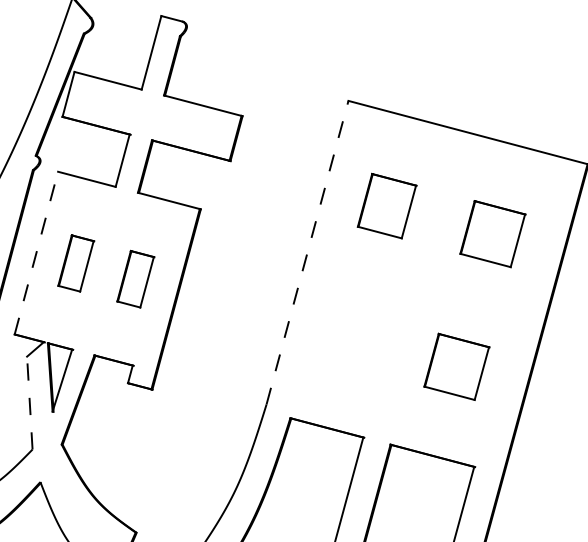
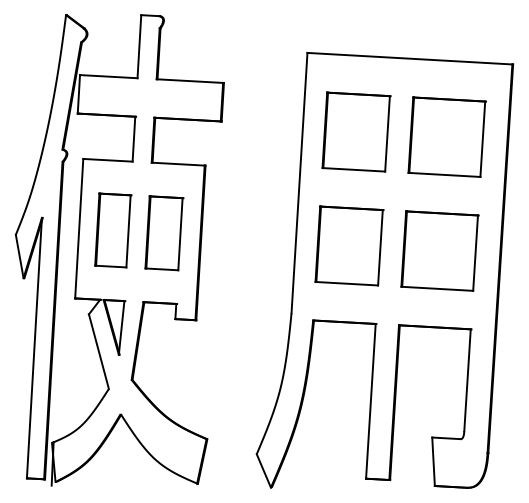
part: (387, 205) -> (356, 131), size x1.67
part: (492, 233) -> (446, 136), size x1.67
line: (307, 251) -> (299, 182), dashed -> solid
line: (36, 252) -> (79, 228), dashed -> solid
part: (76, 263) -> (113, 230), size x1.67
part: (135, 279) -> (164, 233), size x1.67
part: (351, 338) -> (349, 245), added
part: (456, 366) -> (439, 250), size x1.67
line: (29, 402) -> (98, 351), dashed -> solid

